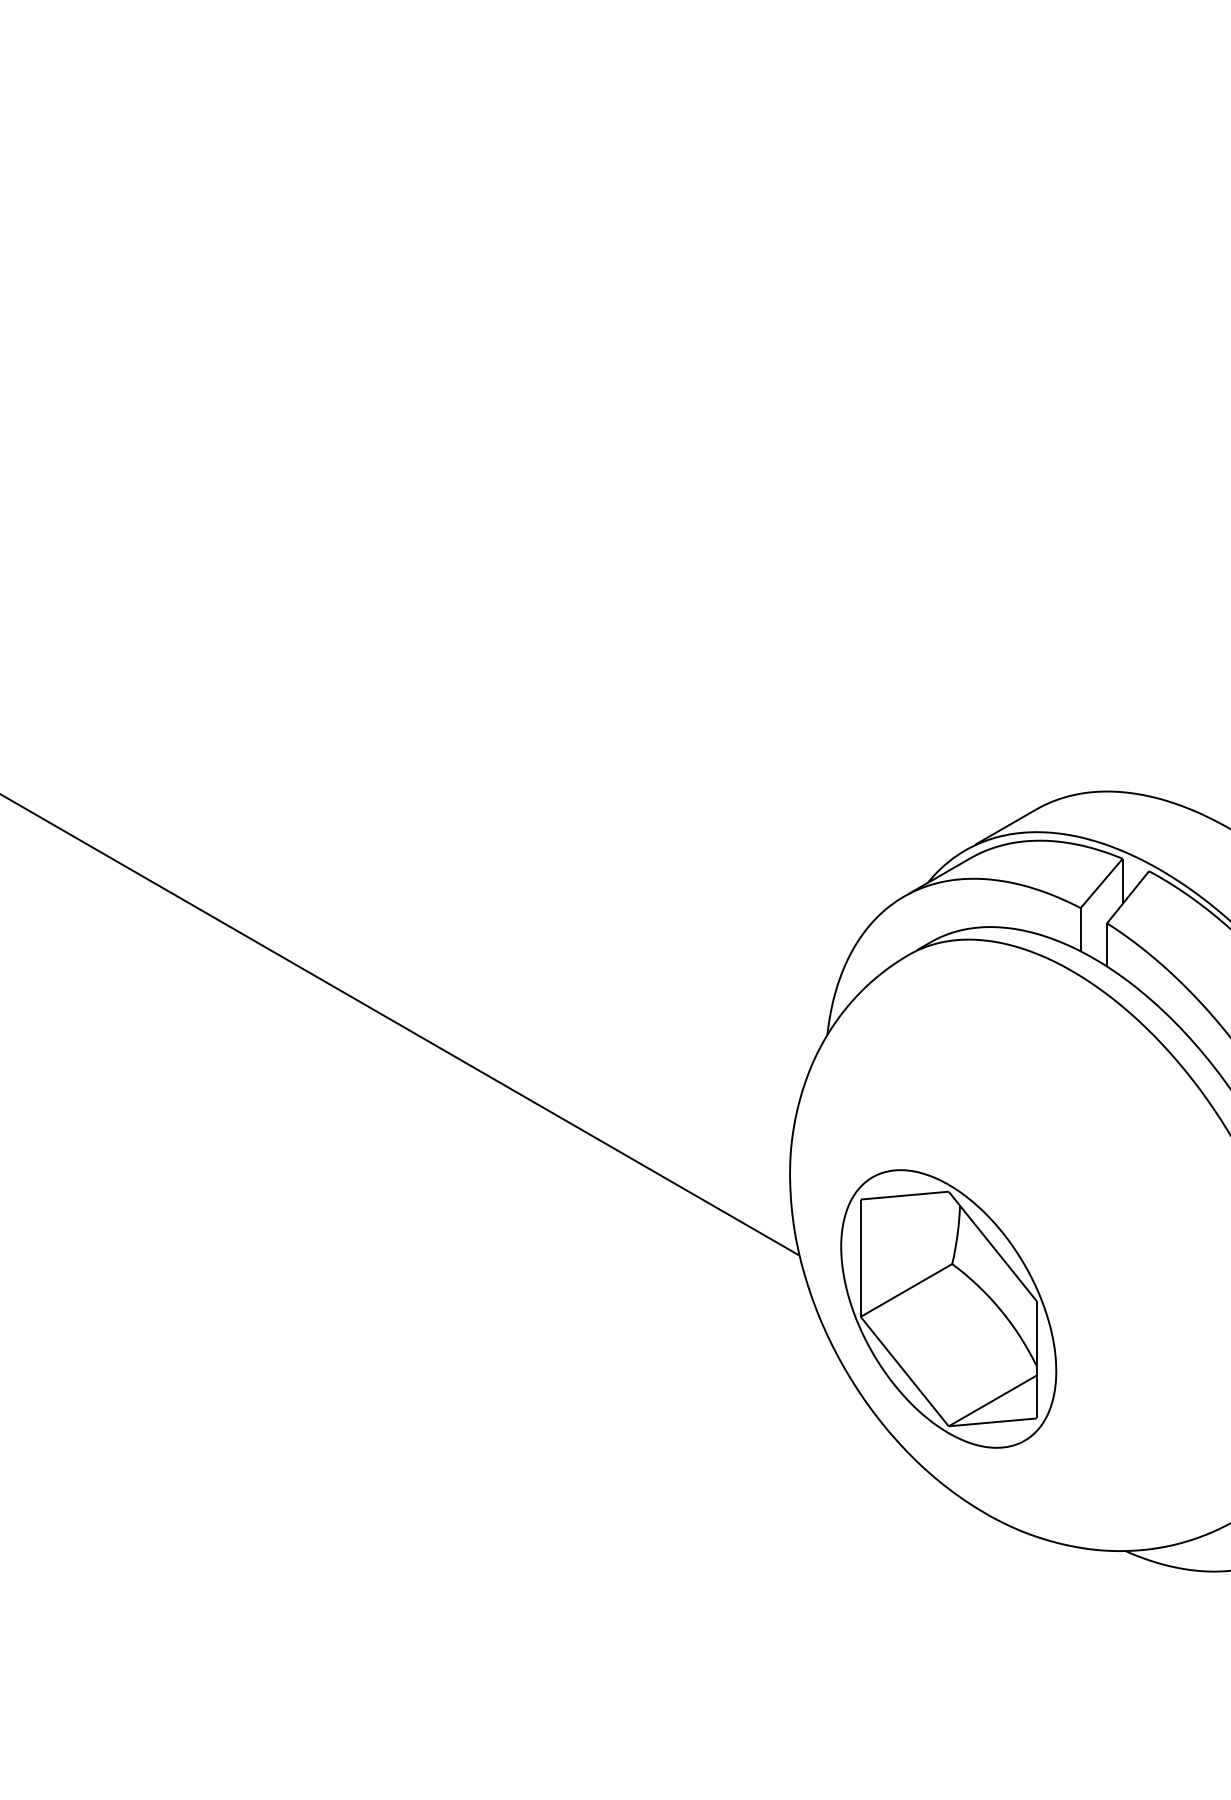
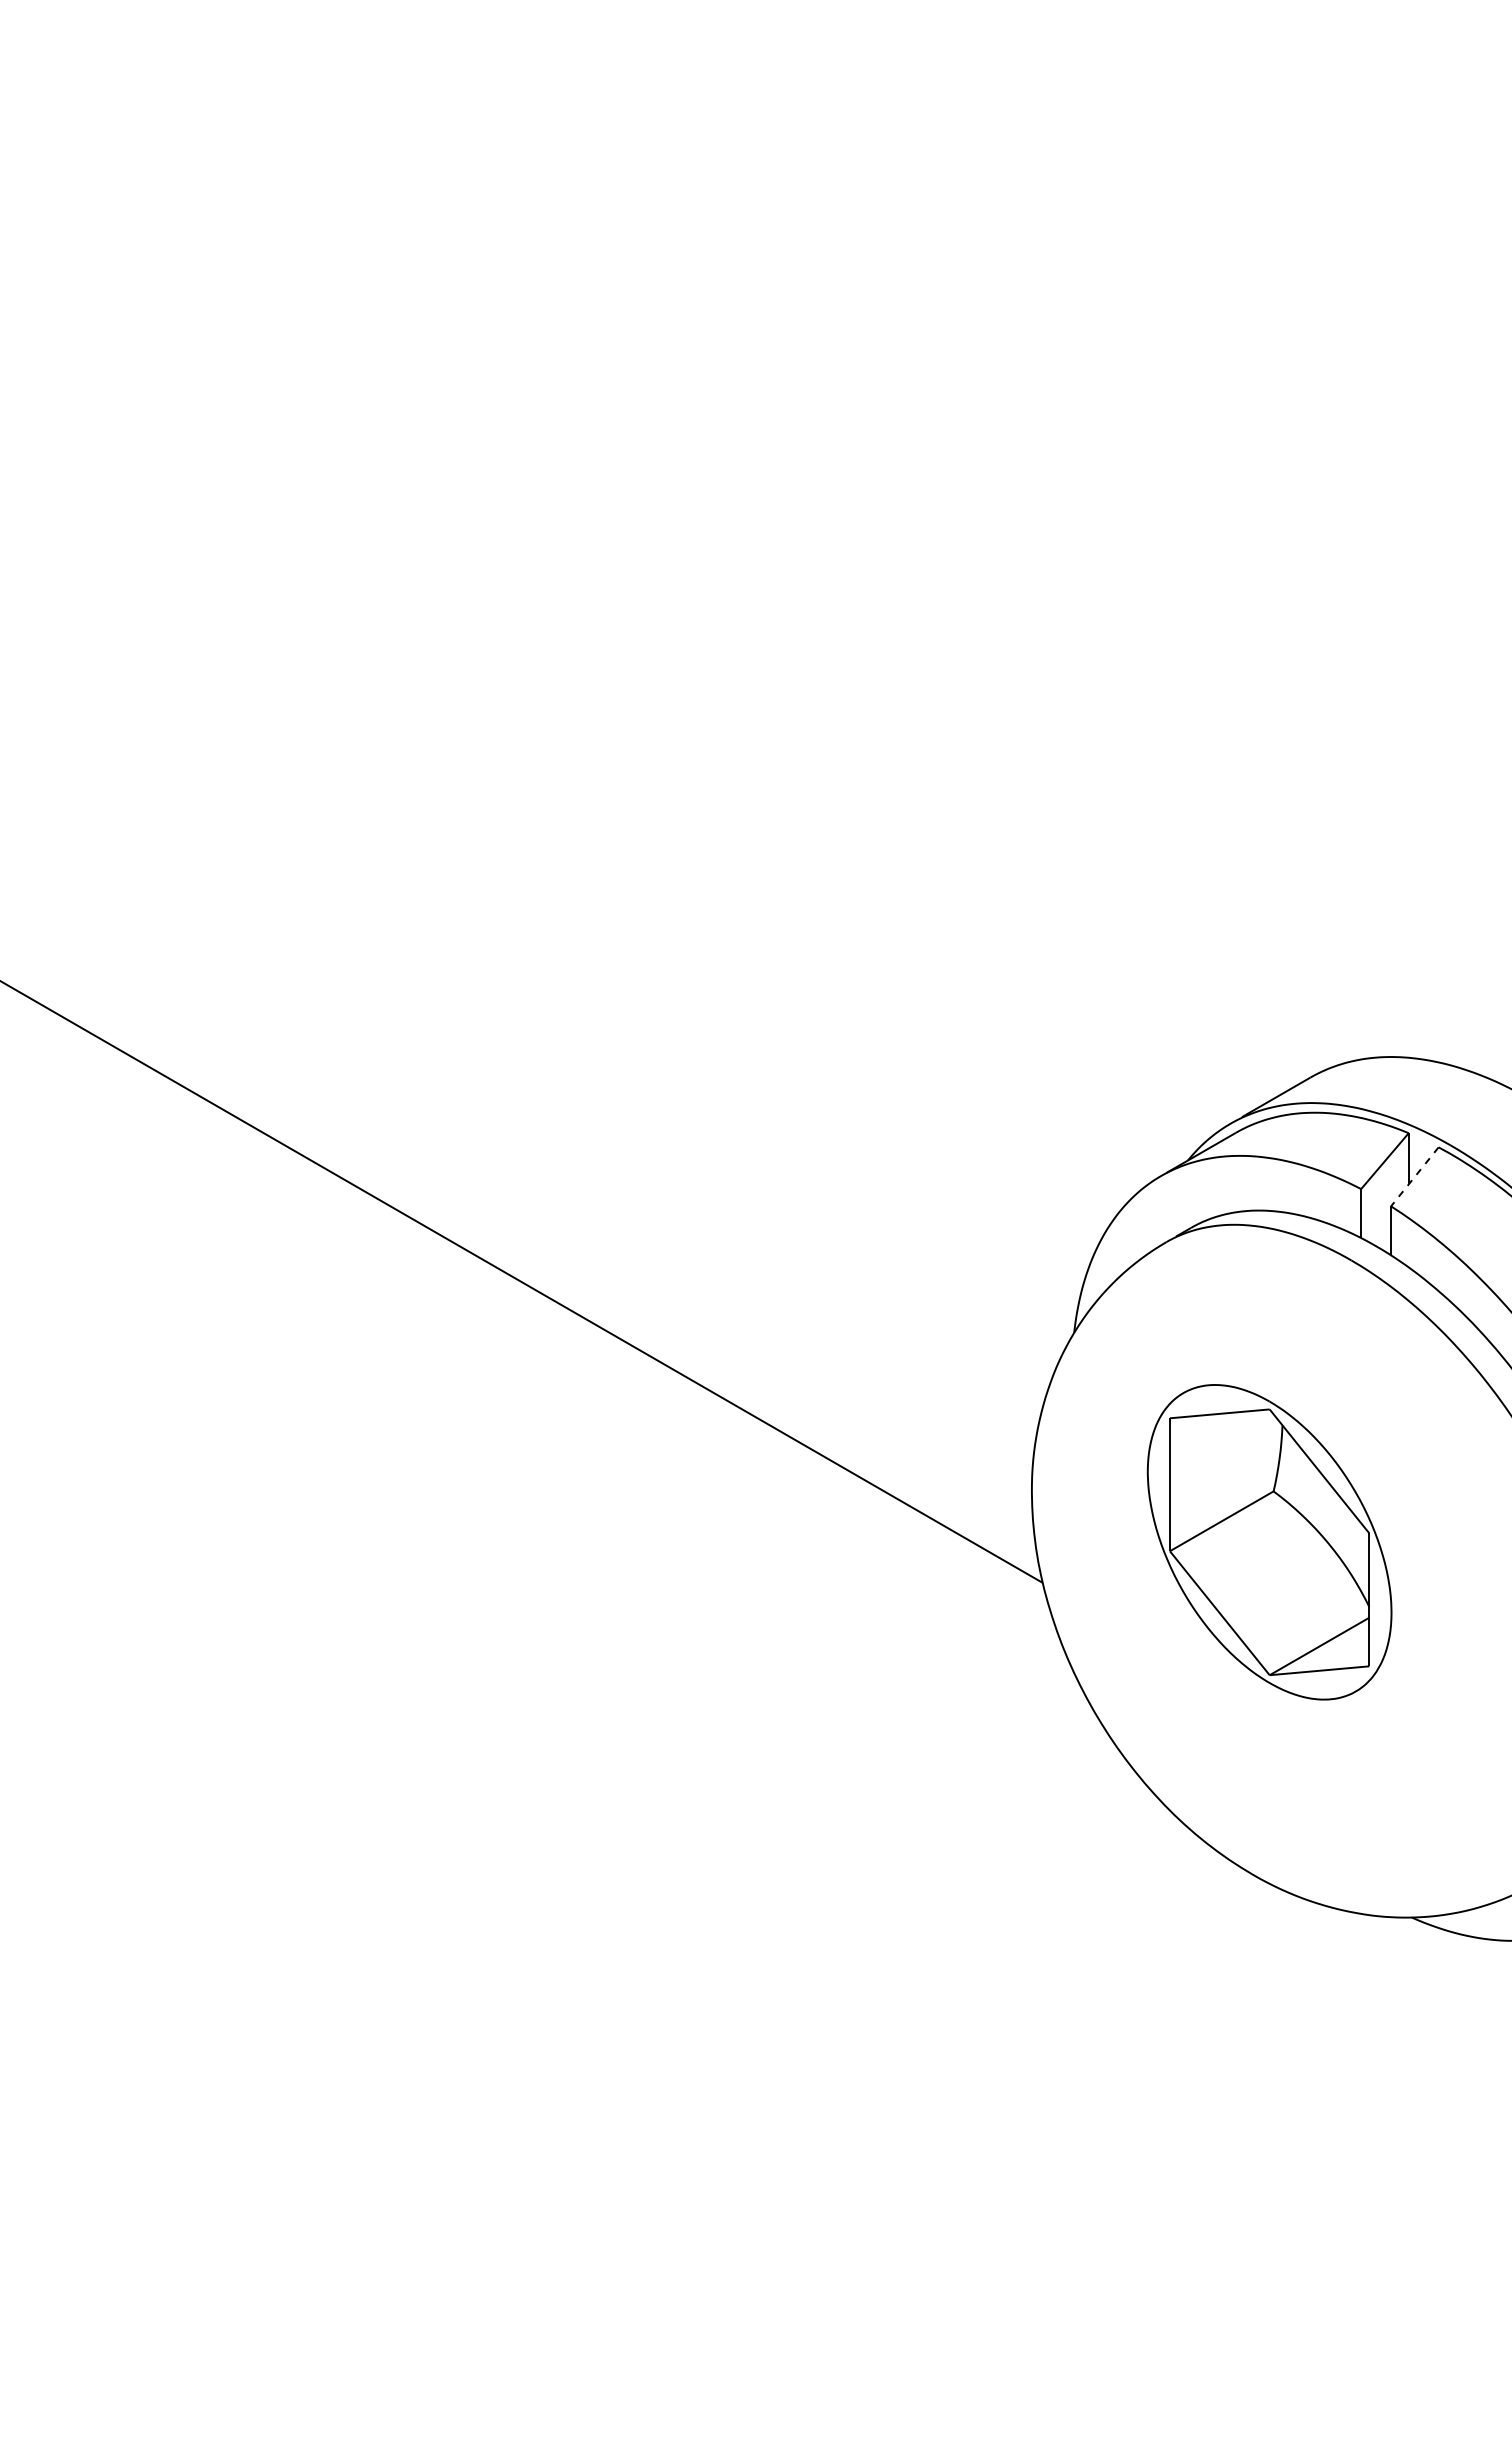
line: (1127, 896) -> (1414, 1176), solid -> dashed
part: (948, 1309) -> (1269, 1542), moved

